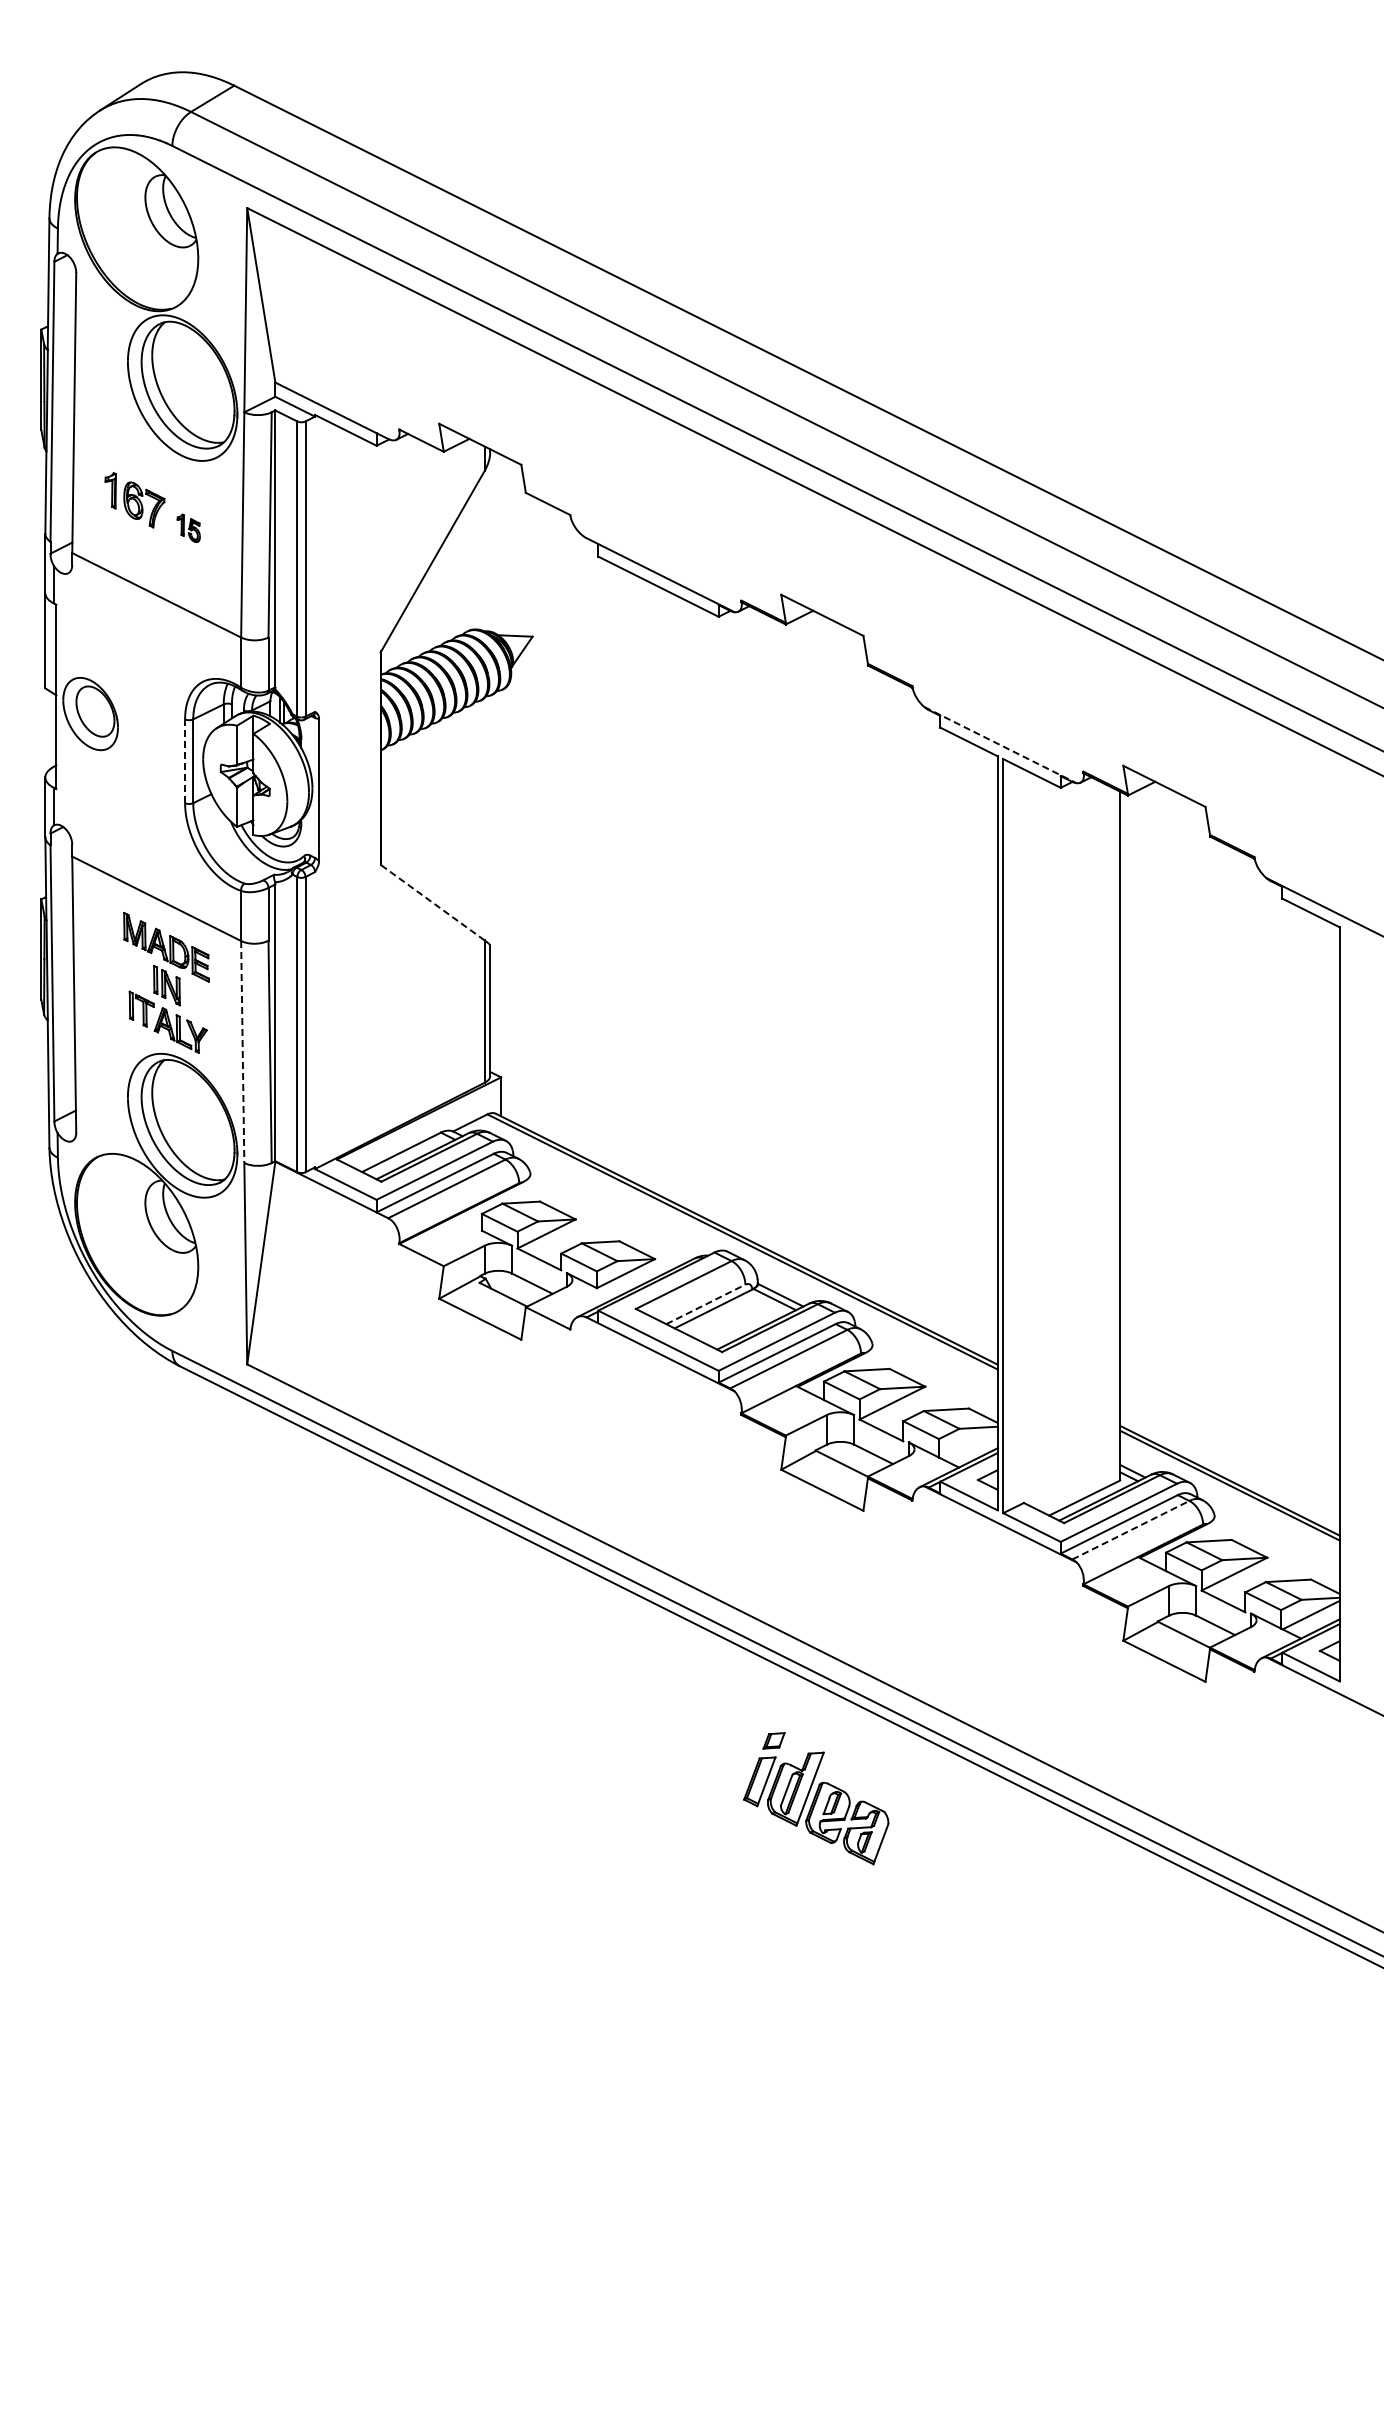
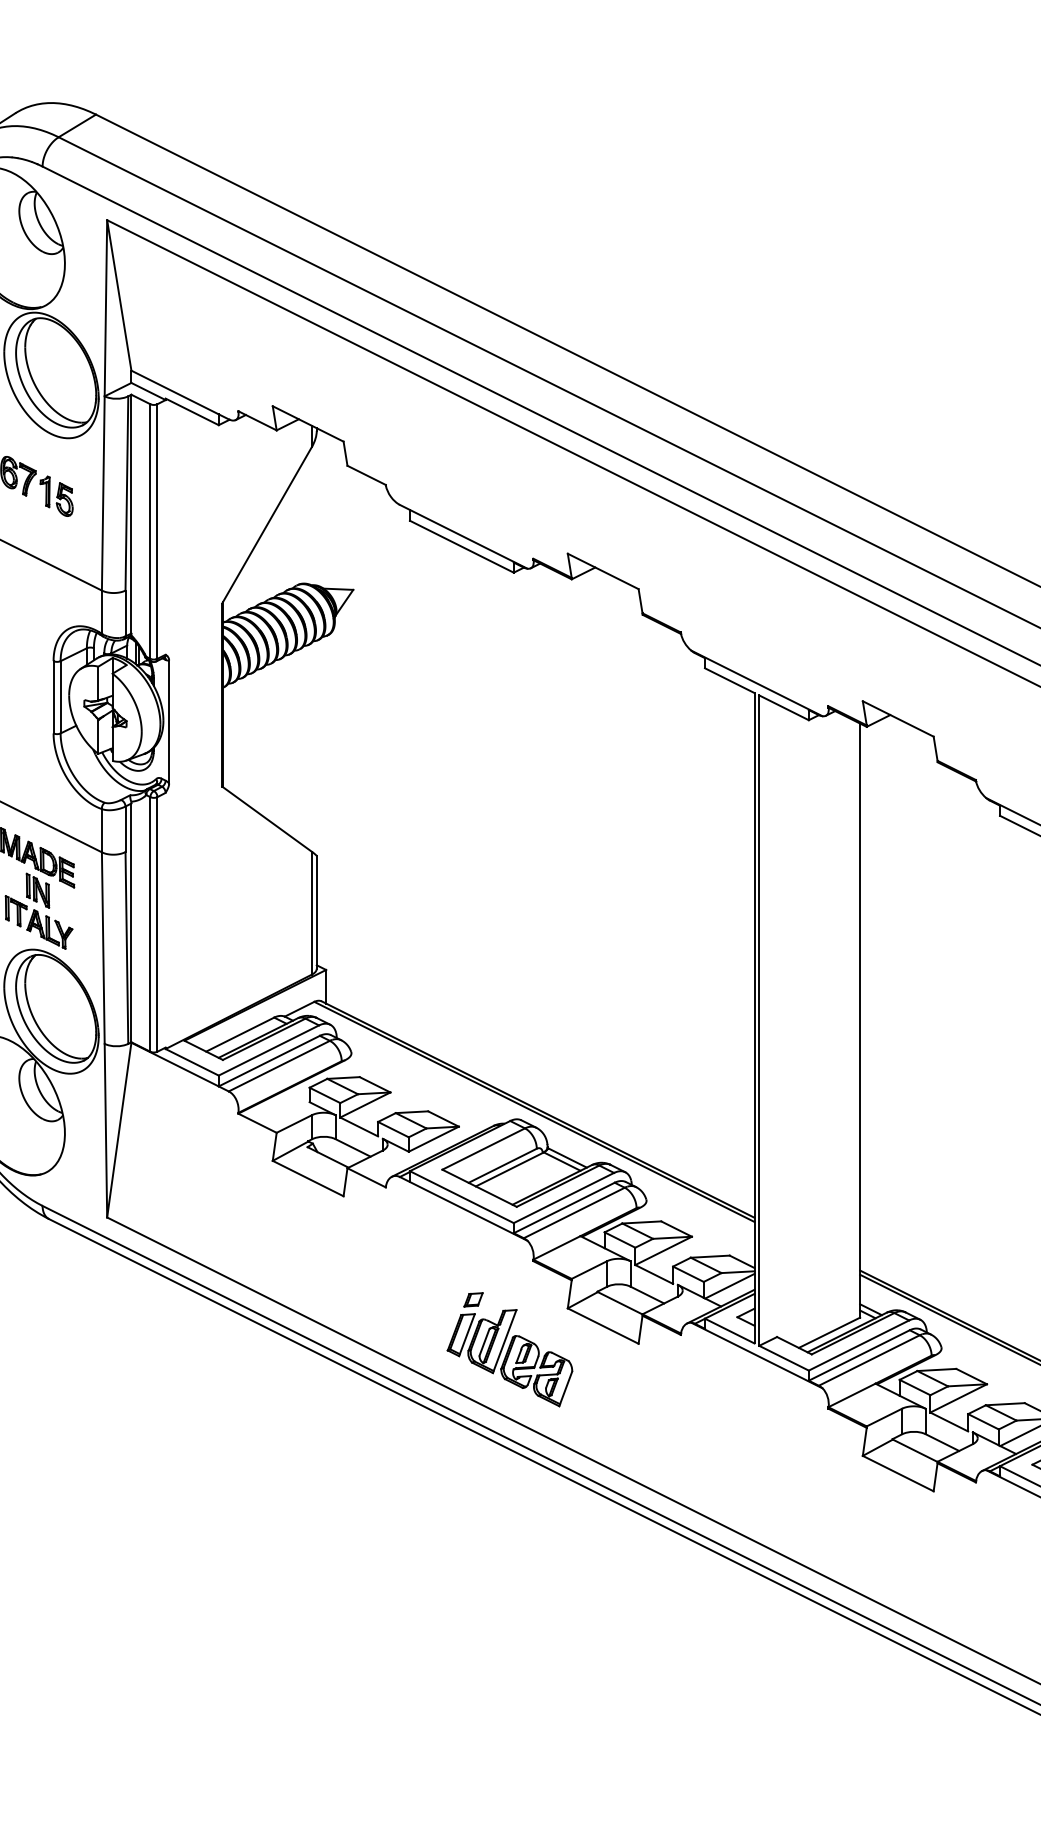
part: (188, 528) -> (56, 496), size x1.67
line: (1000, 745) -> (756, 683), dashed -> solid
line: (185, 761) -> (53, 697), dashed -> solid
line: (432, 902) -> (266, 819), dashed -> solid
line: (242, 1052) -> (103, 948), dashed -> solid
line: (706, 1304) -> (503, 1165), dashed -> solid
line: (968, 1443) -> (729, 1285), added
line: (1131, 1529) -> (869, 1359), dashed -> solid
part: (816, 1798) -> (510, 1349), moved

